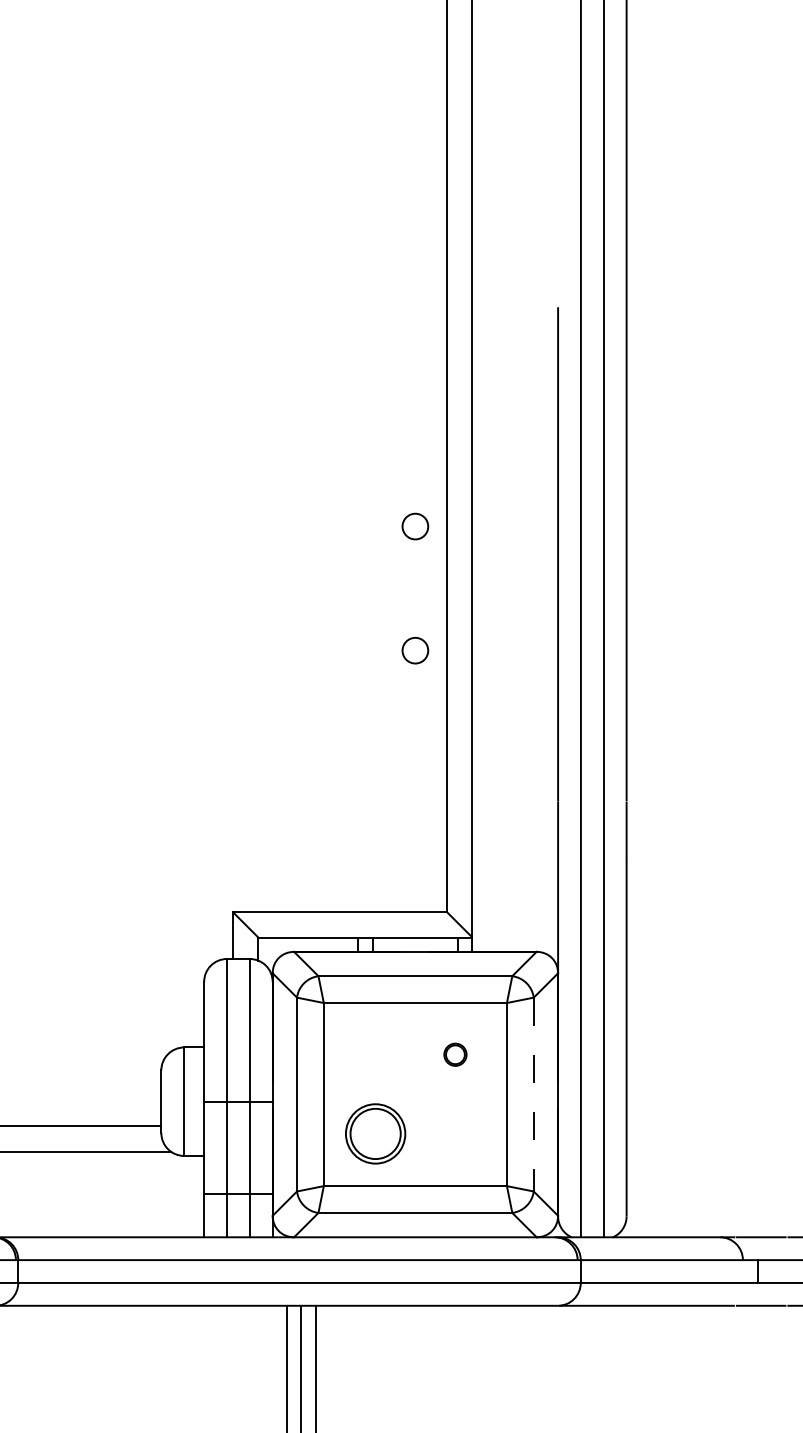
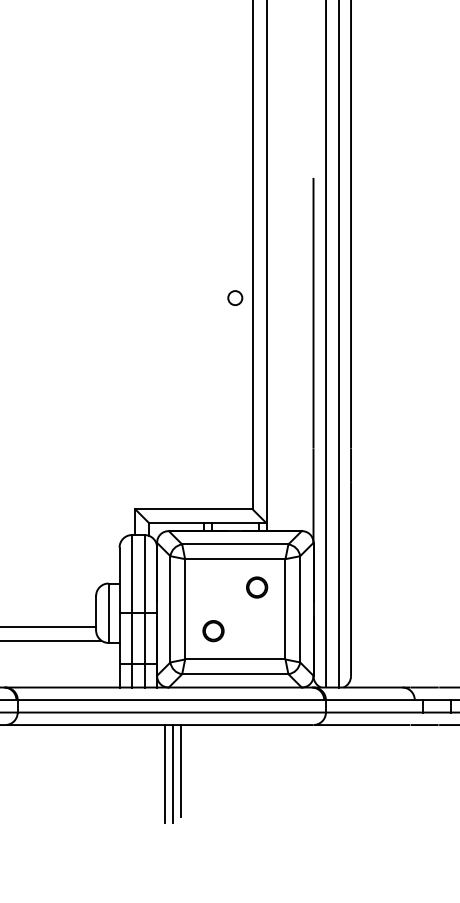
circle: (415, 649) -> (235, 365), removed
part: (455, 1054) -> (257, 587), size x1.67
line: (534, 1094) -> (300, 609), dashed -> solid
part: (375, 1135) -> (213, 631), size x0.62

